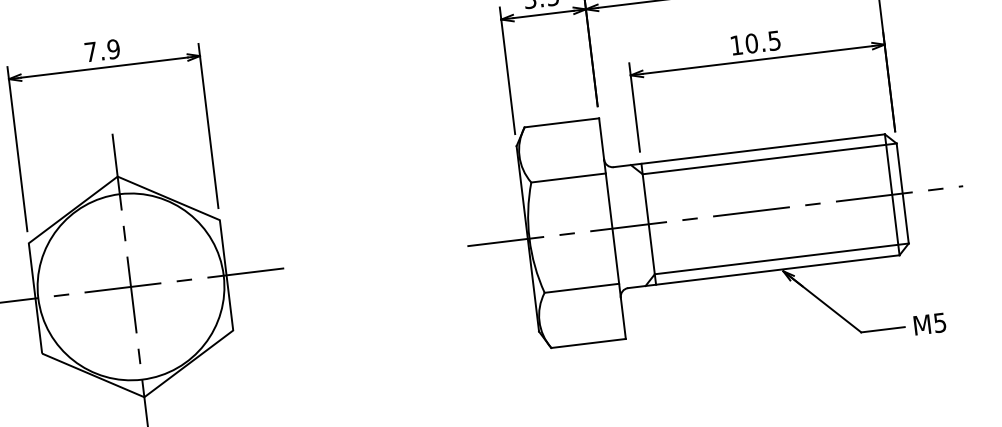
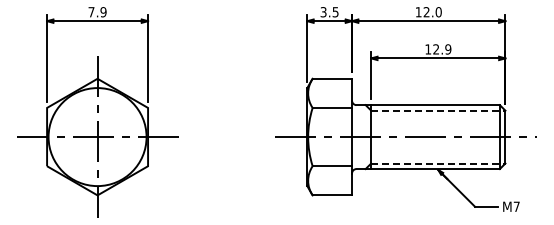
text: (763, 42) -> (442, 49), 10.5 -> 12.9
line: (769, 158) -> (438, 110), solid -> dashed
line: (782, 258) -> (438, 163), solid -> dashed
text: (939, 322) -> (516, 206), M5 -> M7

